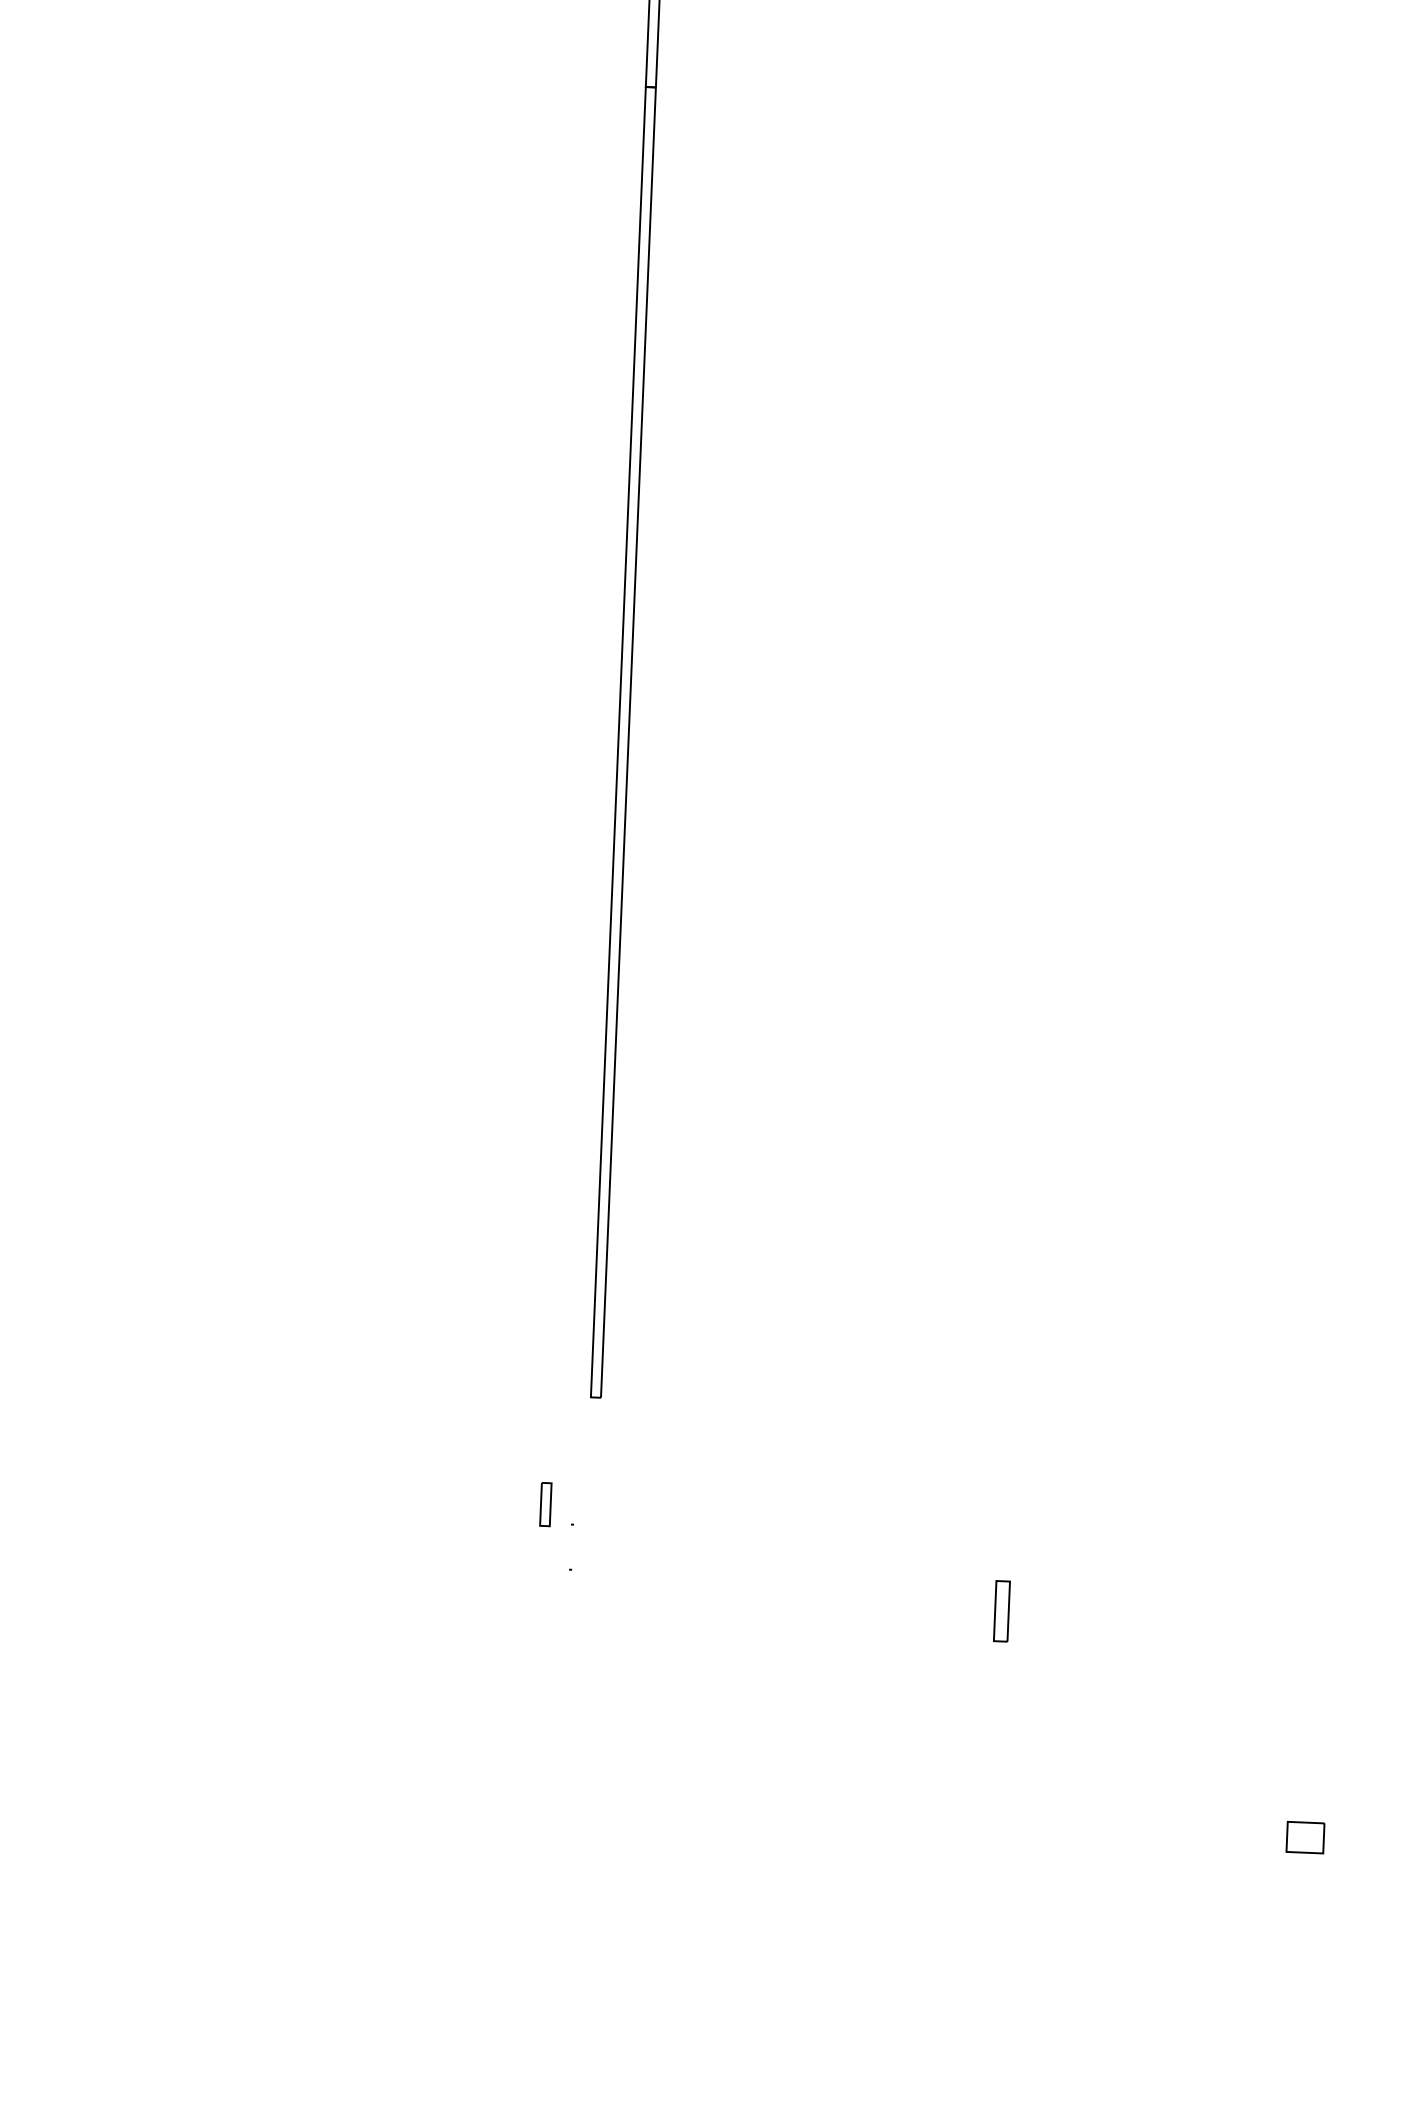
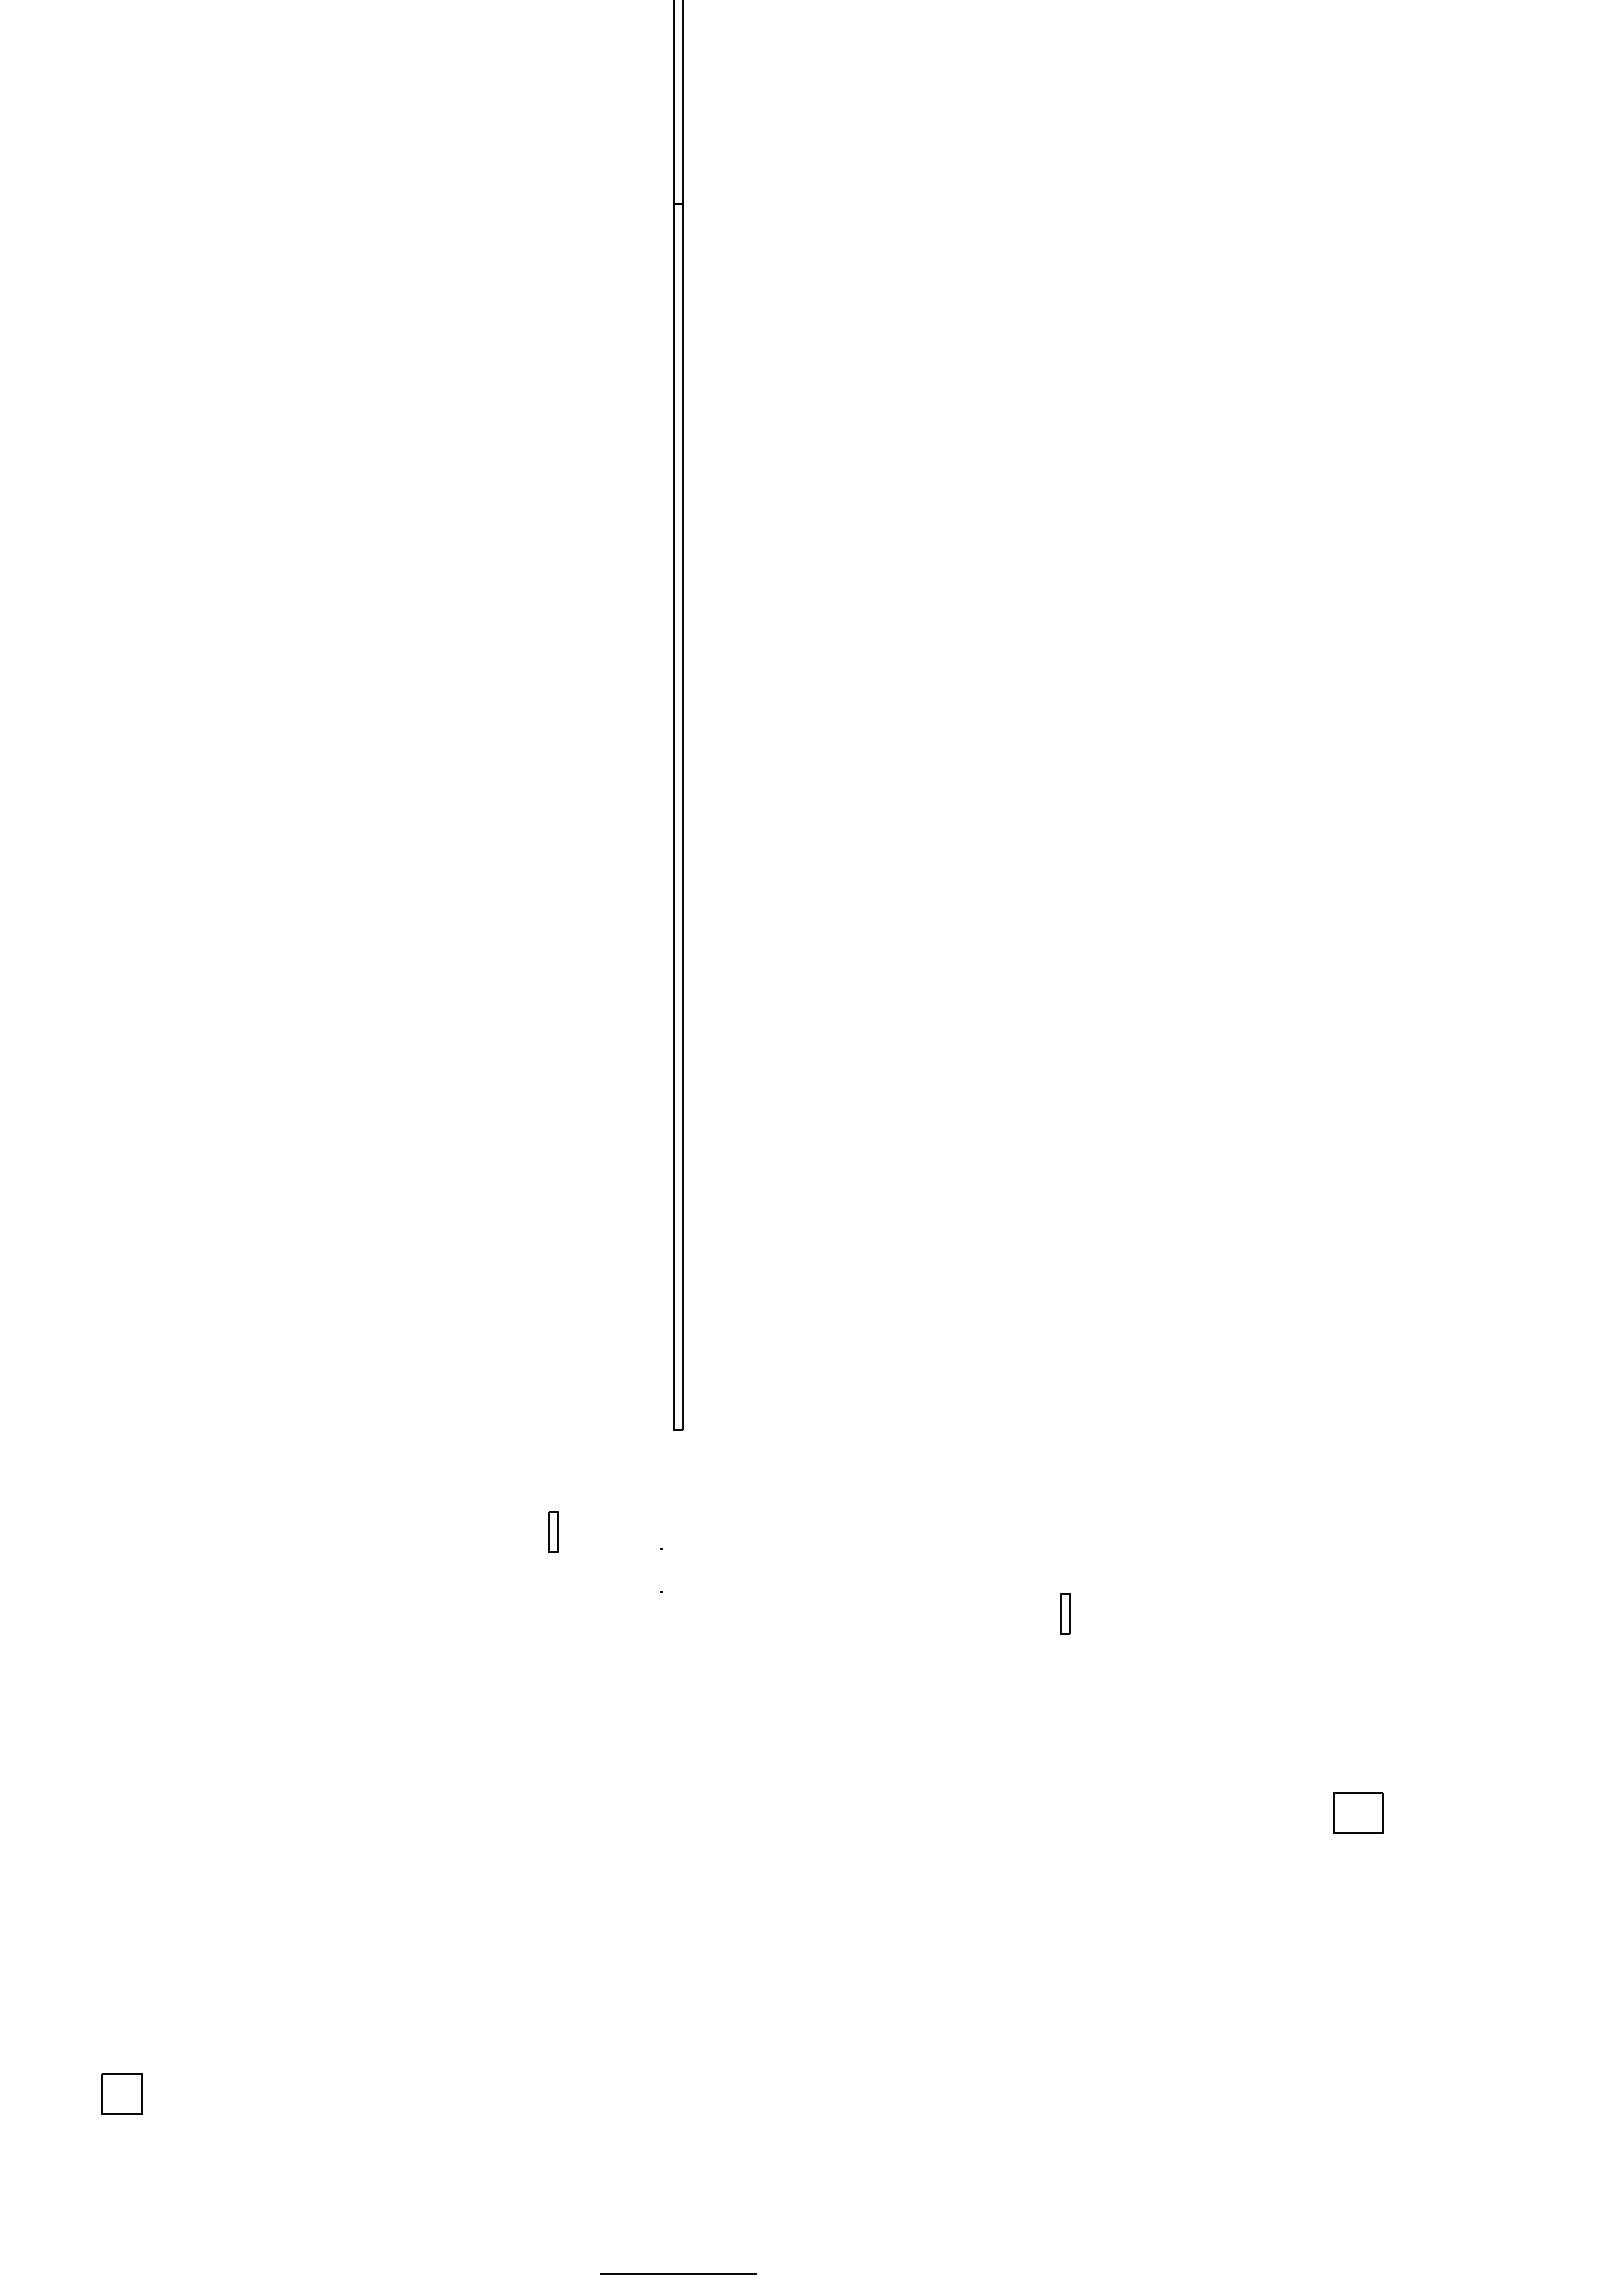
part: (546, 1504) -> (553, 1531), moved
part: (1001, 1611) -> (1065, 1613), size x0.71
part: (1305, 1837) -> (1358, 1812), size x1.43

